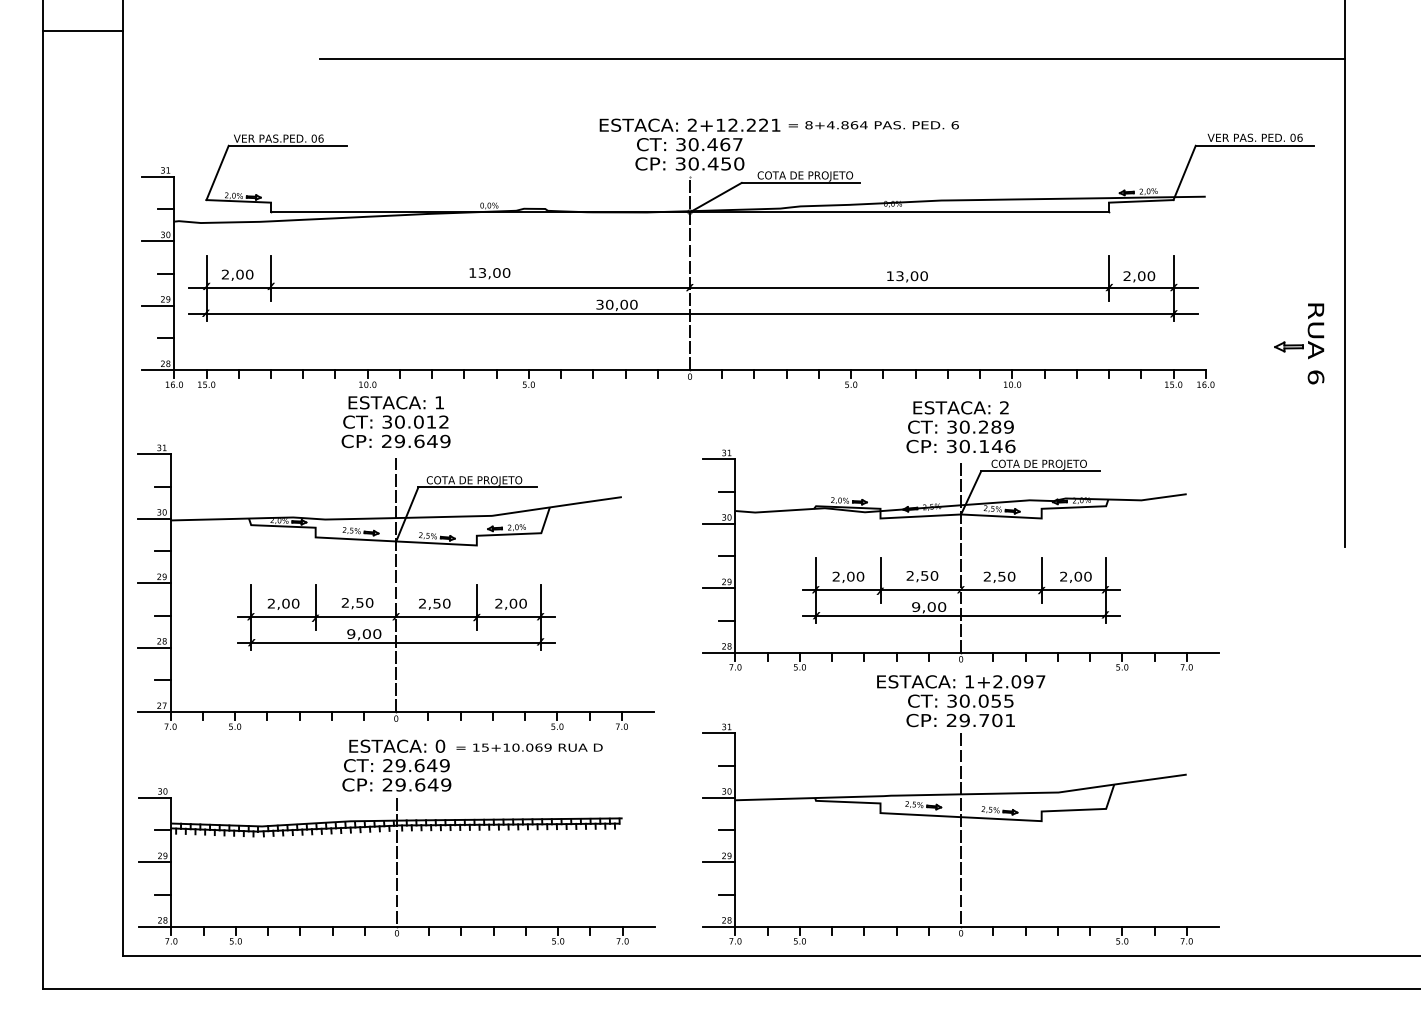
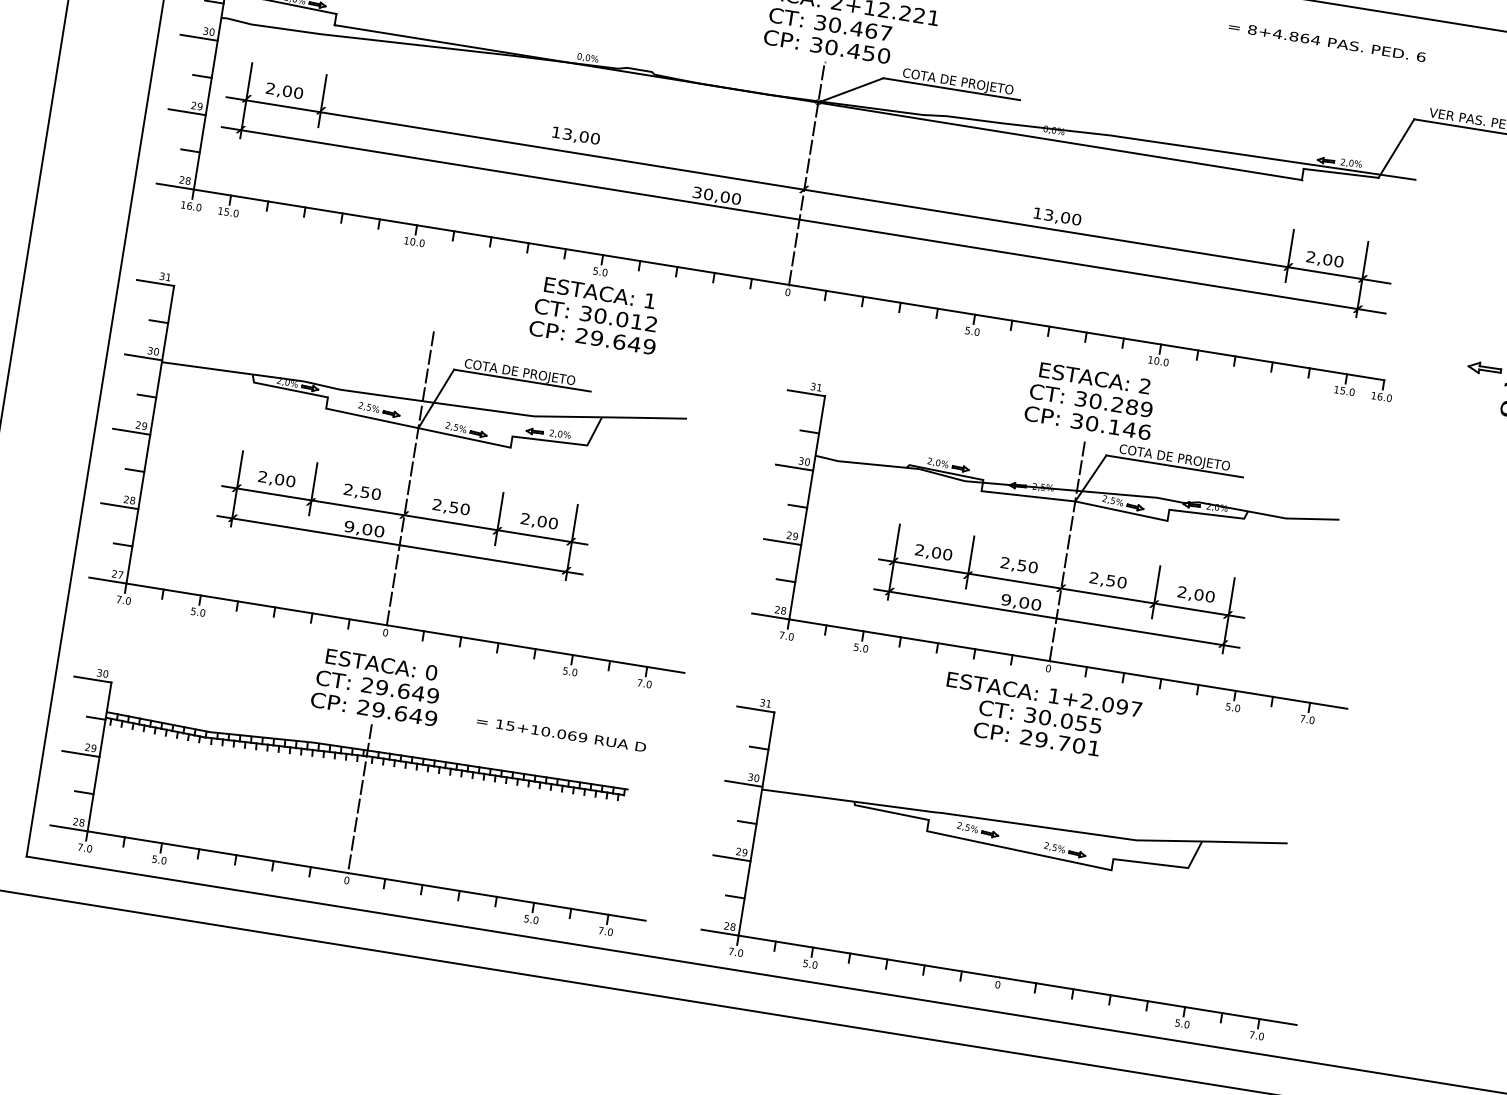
text: (873, 125) -> (1326, 42), moved
text: (395, 422) -> (595, 315), moved
text: (529, 747) -> (561, 734), moved
line: (961, 829) -> (1017, 865), removed

